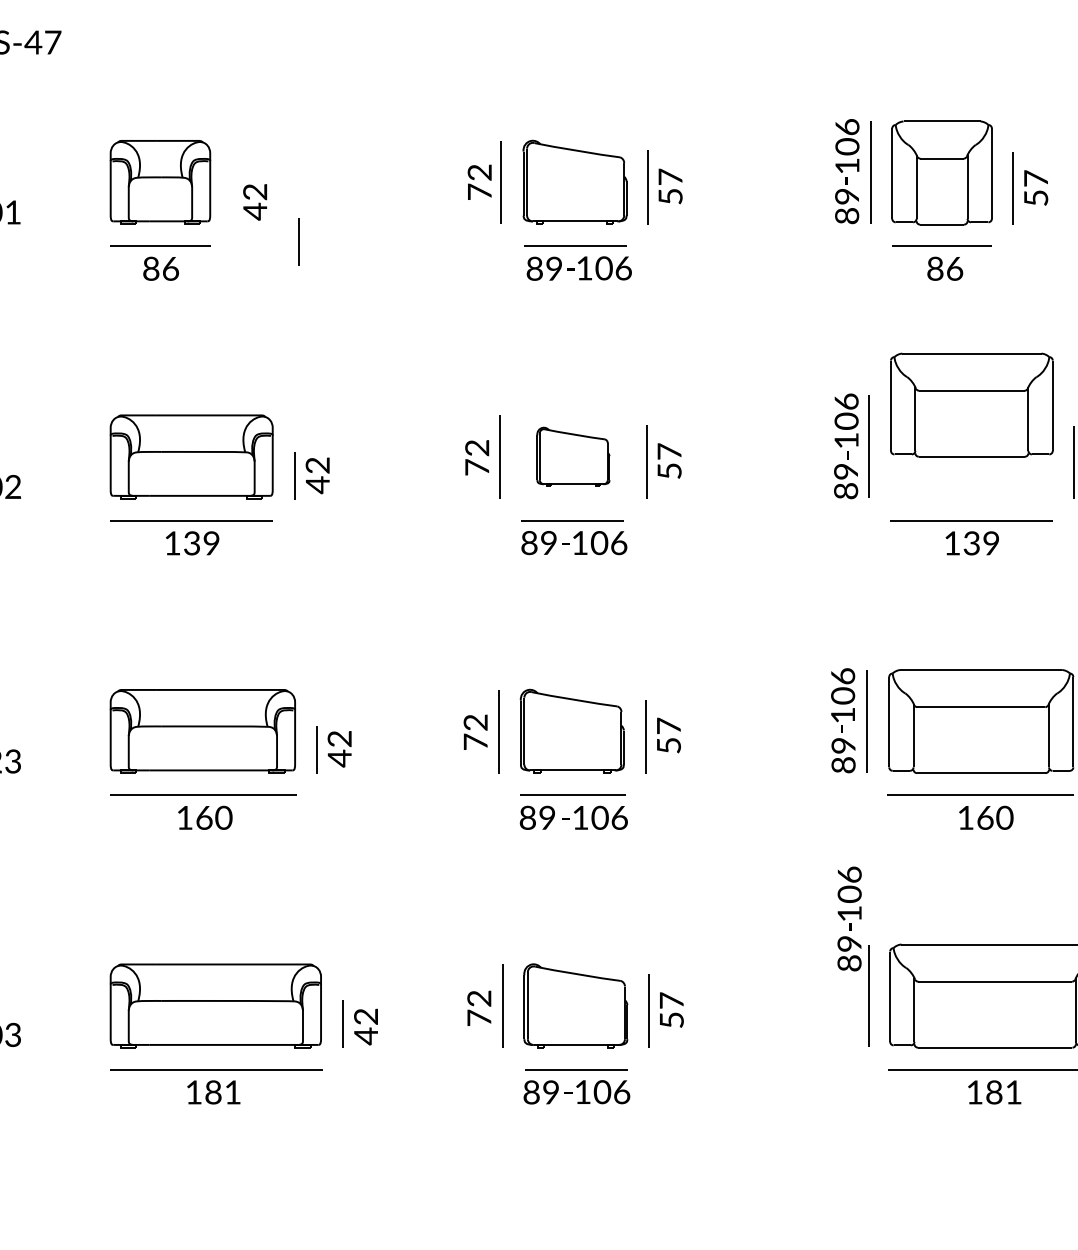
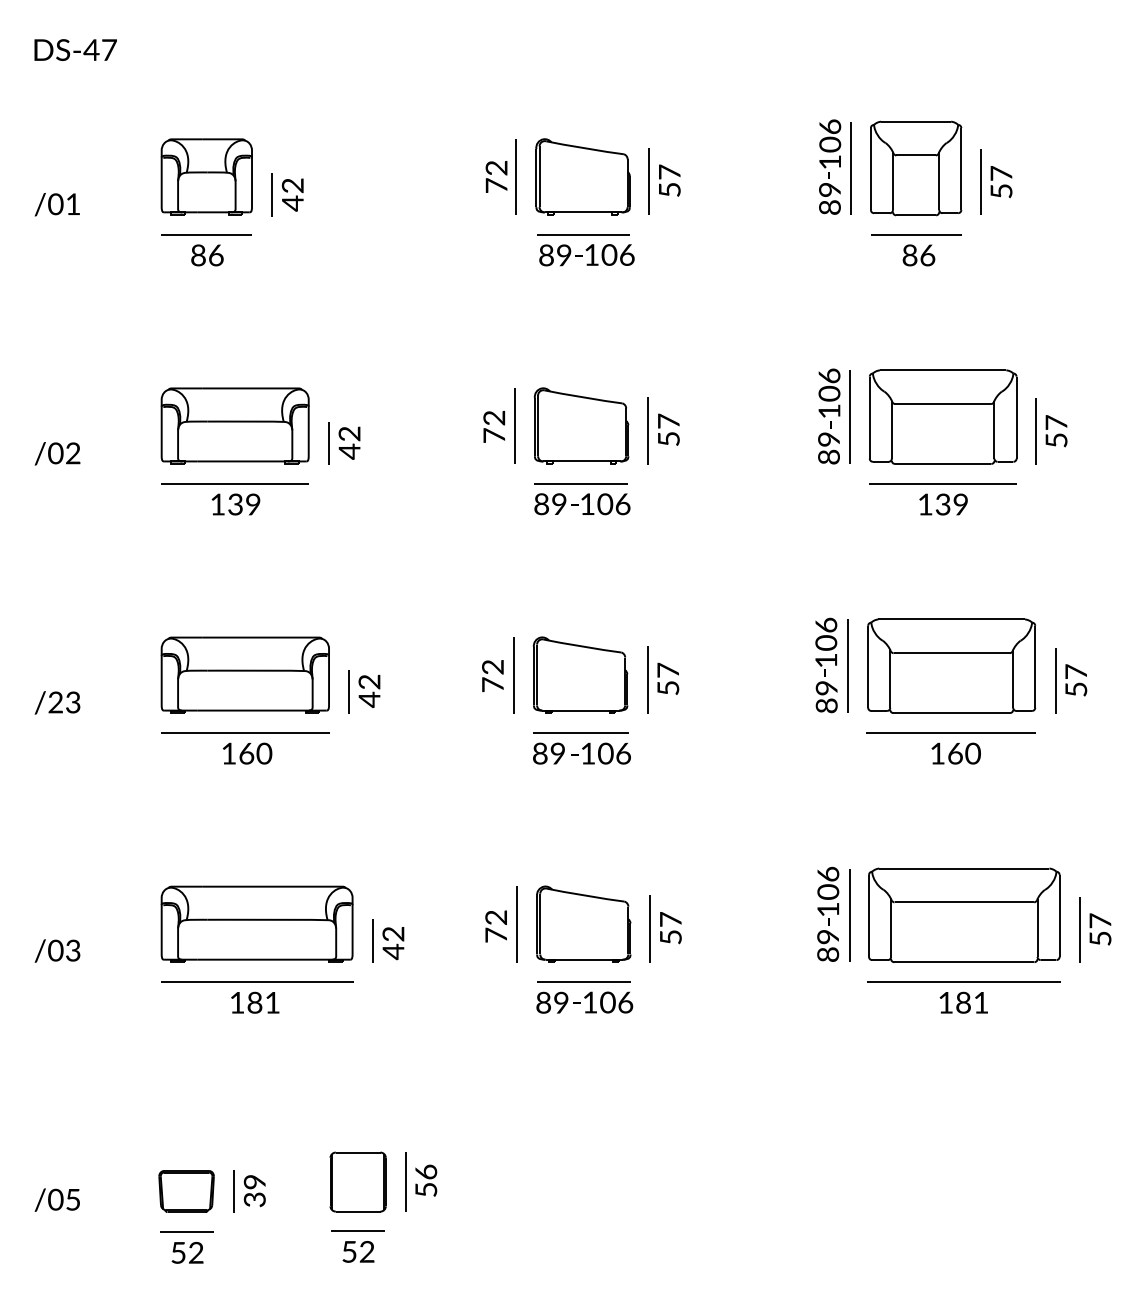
line: (297, 241) -> (271, 194), moved
part: (972, 404) -> (943, 416), moved
part: (573, 456) -> (581, 425), size x1.43
text: (849, 917) -> (828, 913), moved

